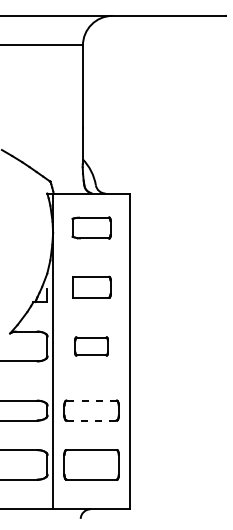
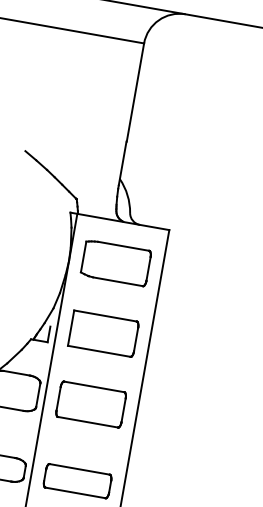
part: (91, 227) -> (116, 262), size x1.43
part: (91, 287) -> (103, 334), size x1.43
part: (91, 346) -> (90, 404), size x1.67
line: (91, 400) -> (79, 469), dashed -> solid
line: (92, 420) -> (76, 493), dashed -> solid

